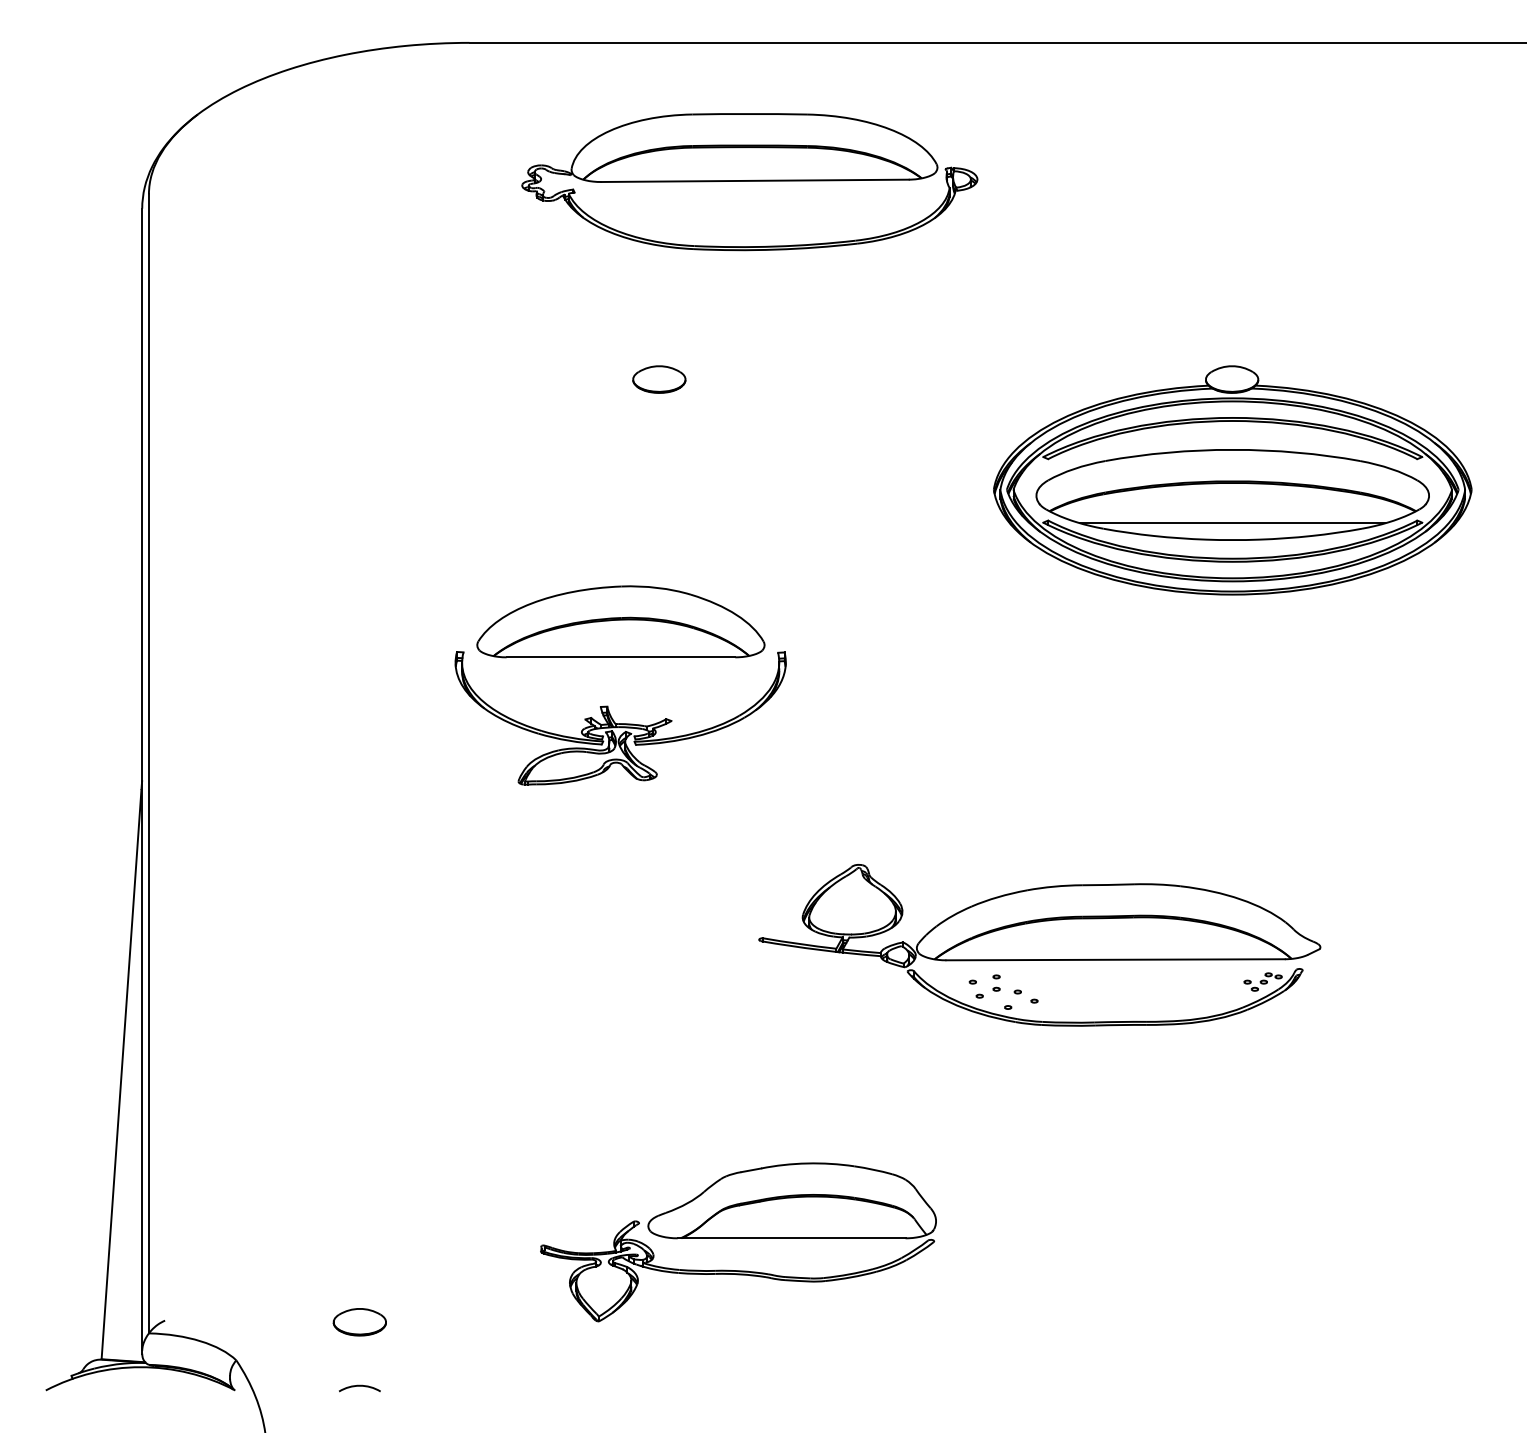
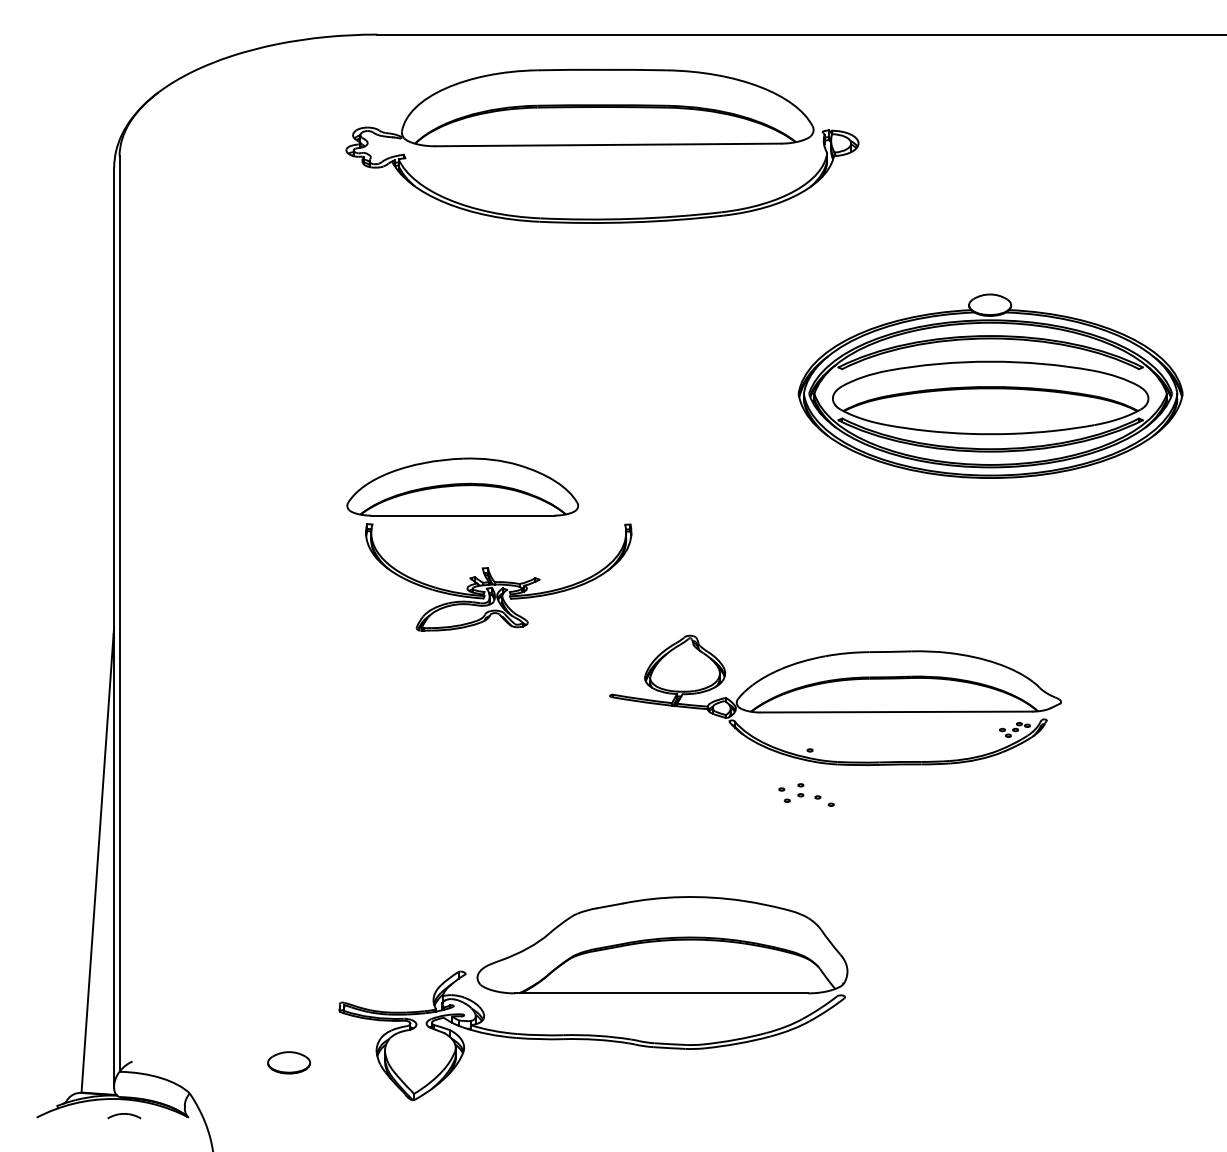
part: (749, 182) -> (602, 146), size x1.4
part: (659, 379) -> (529, 305), removed
line: (1232, 523) -> (990, 420), removed
part: (620, 621) -> (462, 486), moved
part: (1039, 945) -> (835, 700), moved
part: (738, 1242) -> (593, 998), size x1.6
arc: (359, 1386) -> (124, 1114), moved

